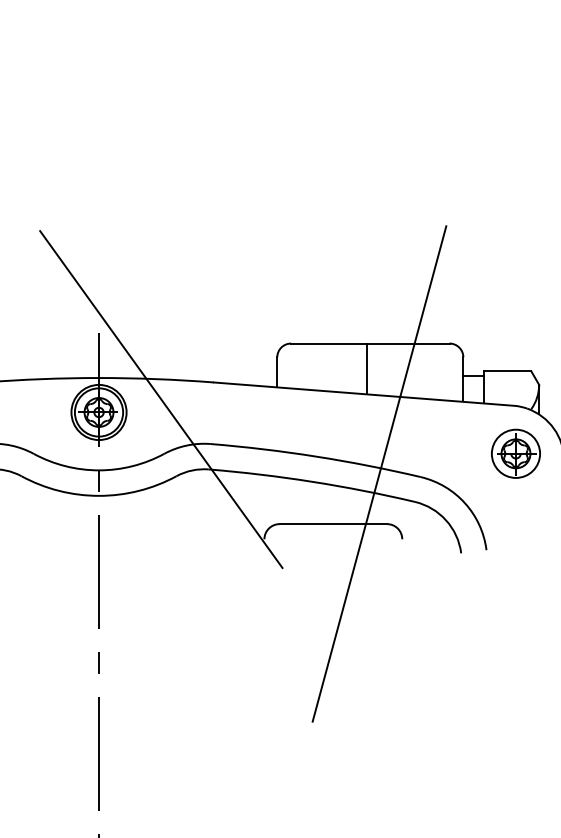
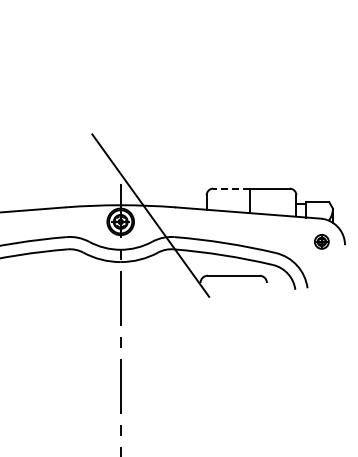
line: (328, 343) -> (231, 188), solid -> dashed
part: (515, 453) -> (321, 241), size x0.6
line: (378, 473) -> (255, 251), removed

